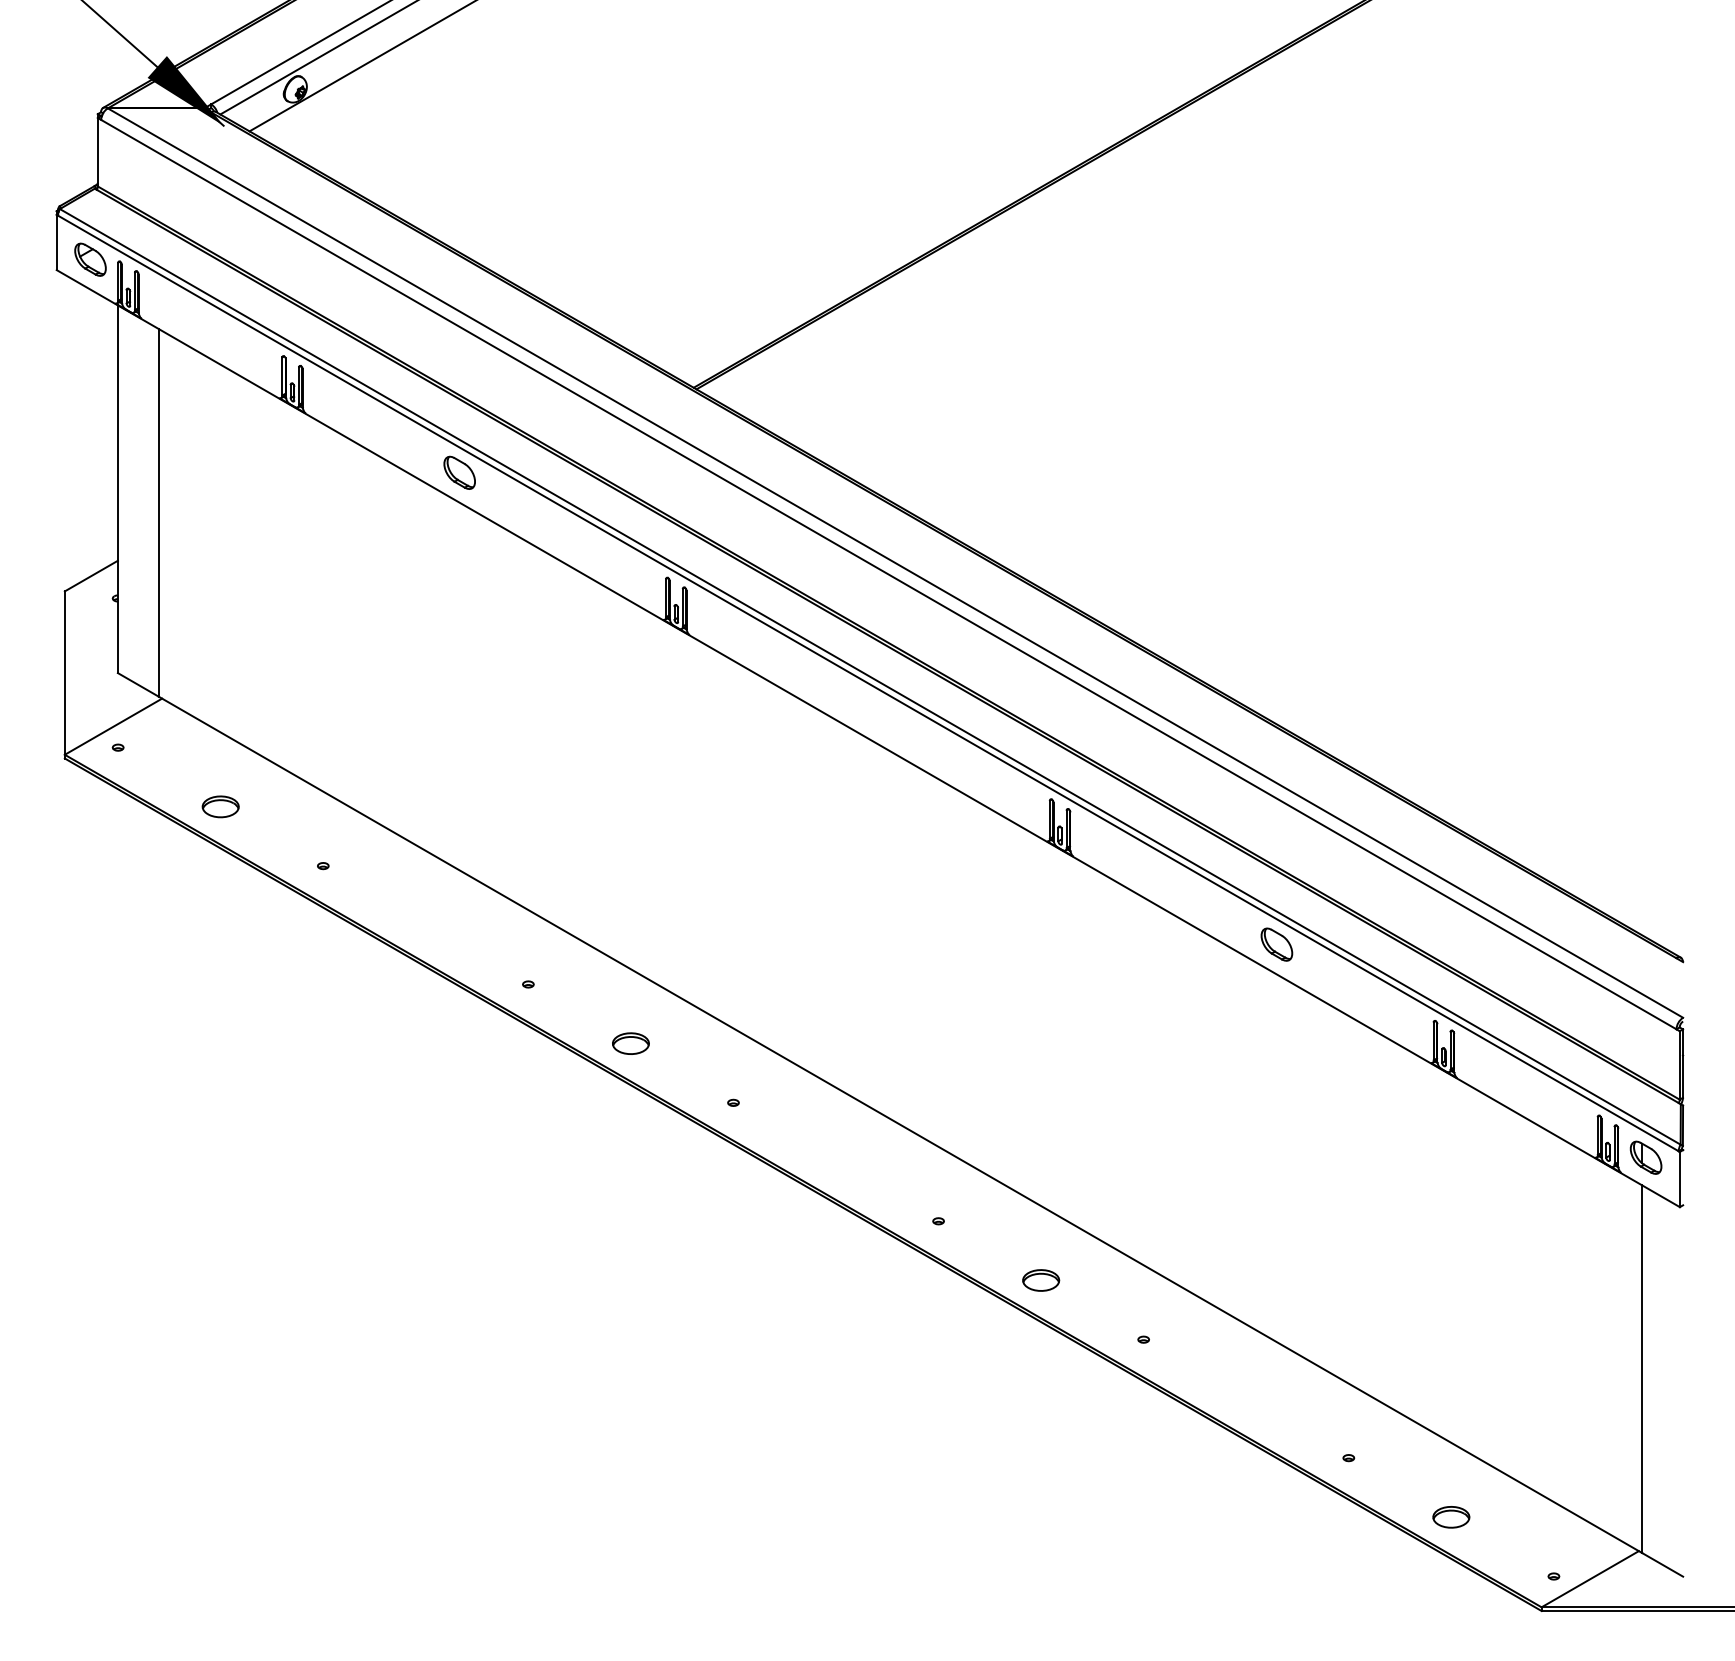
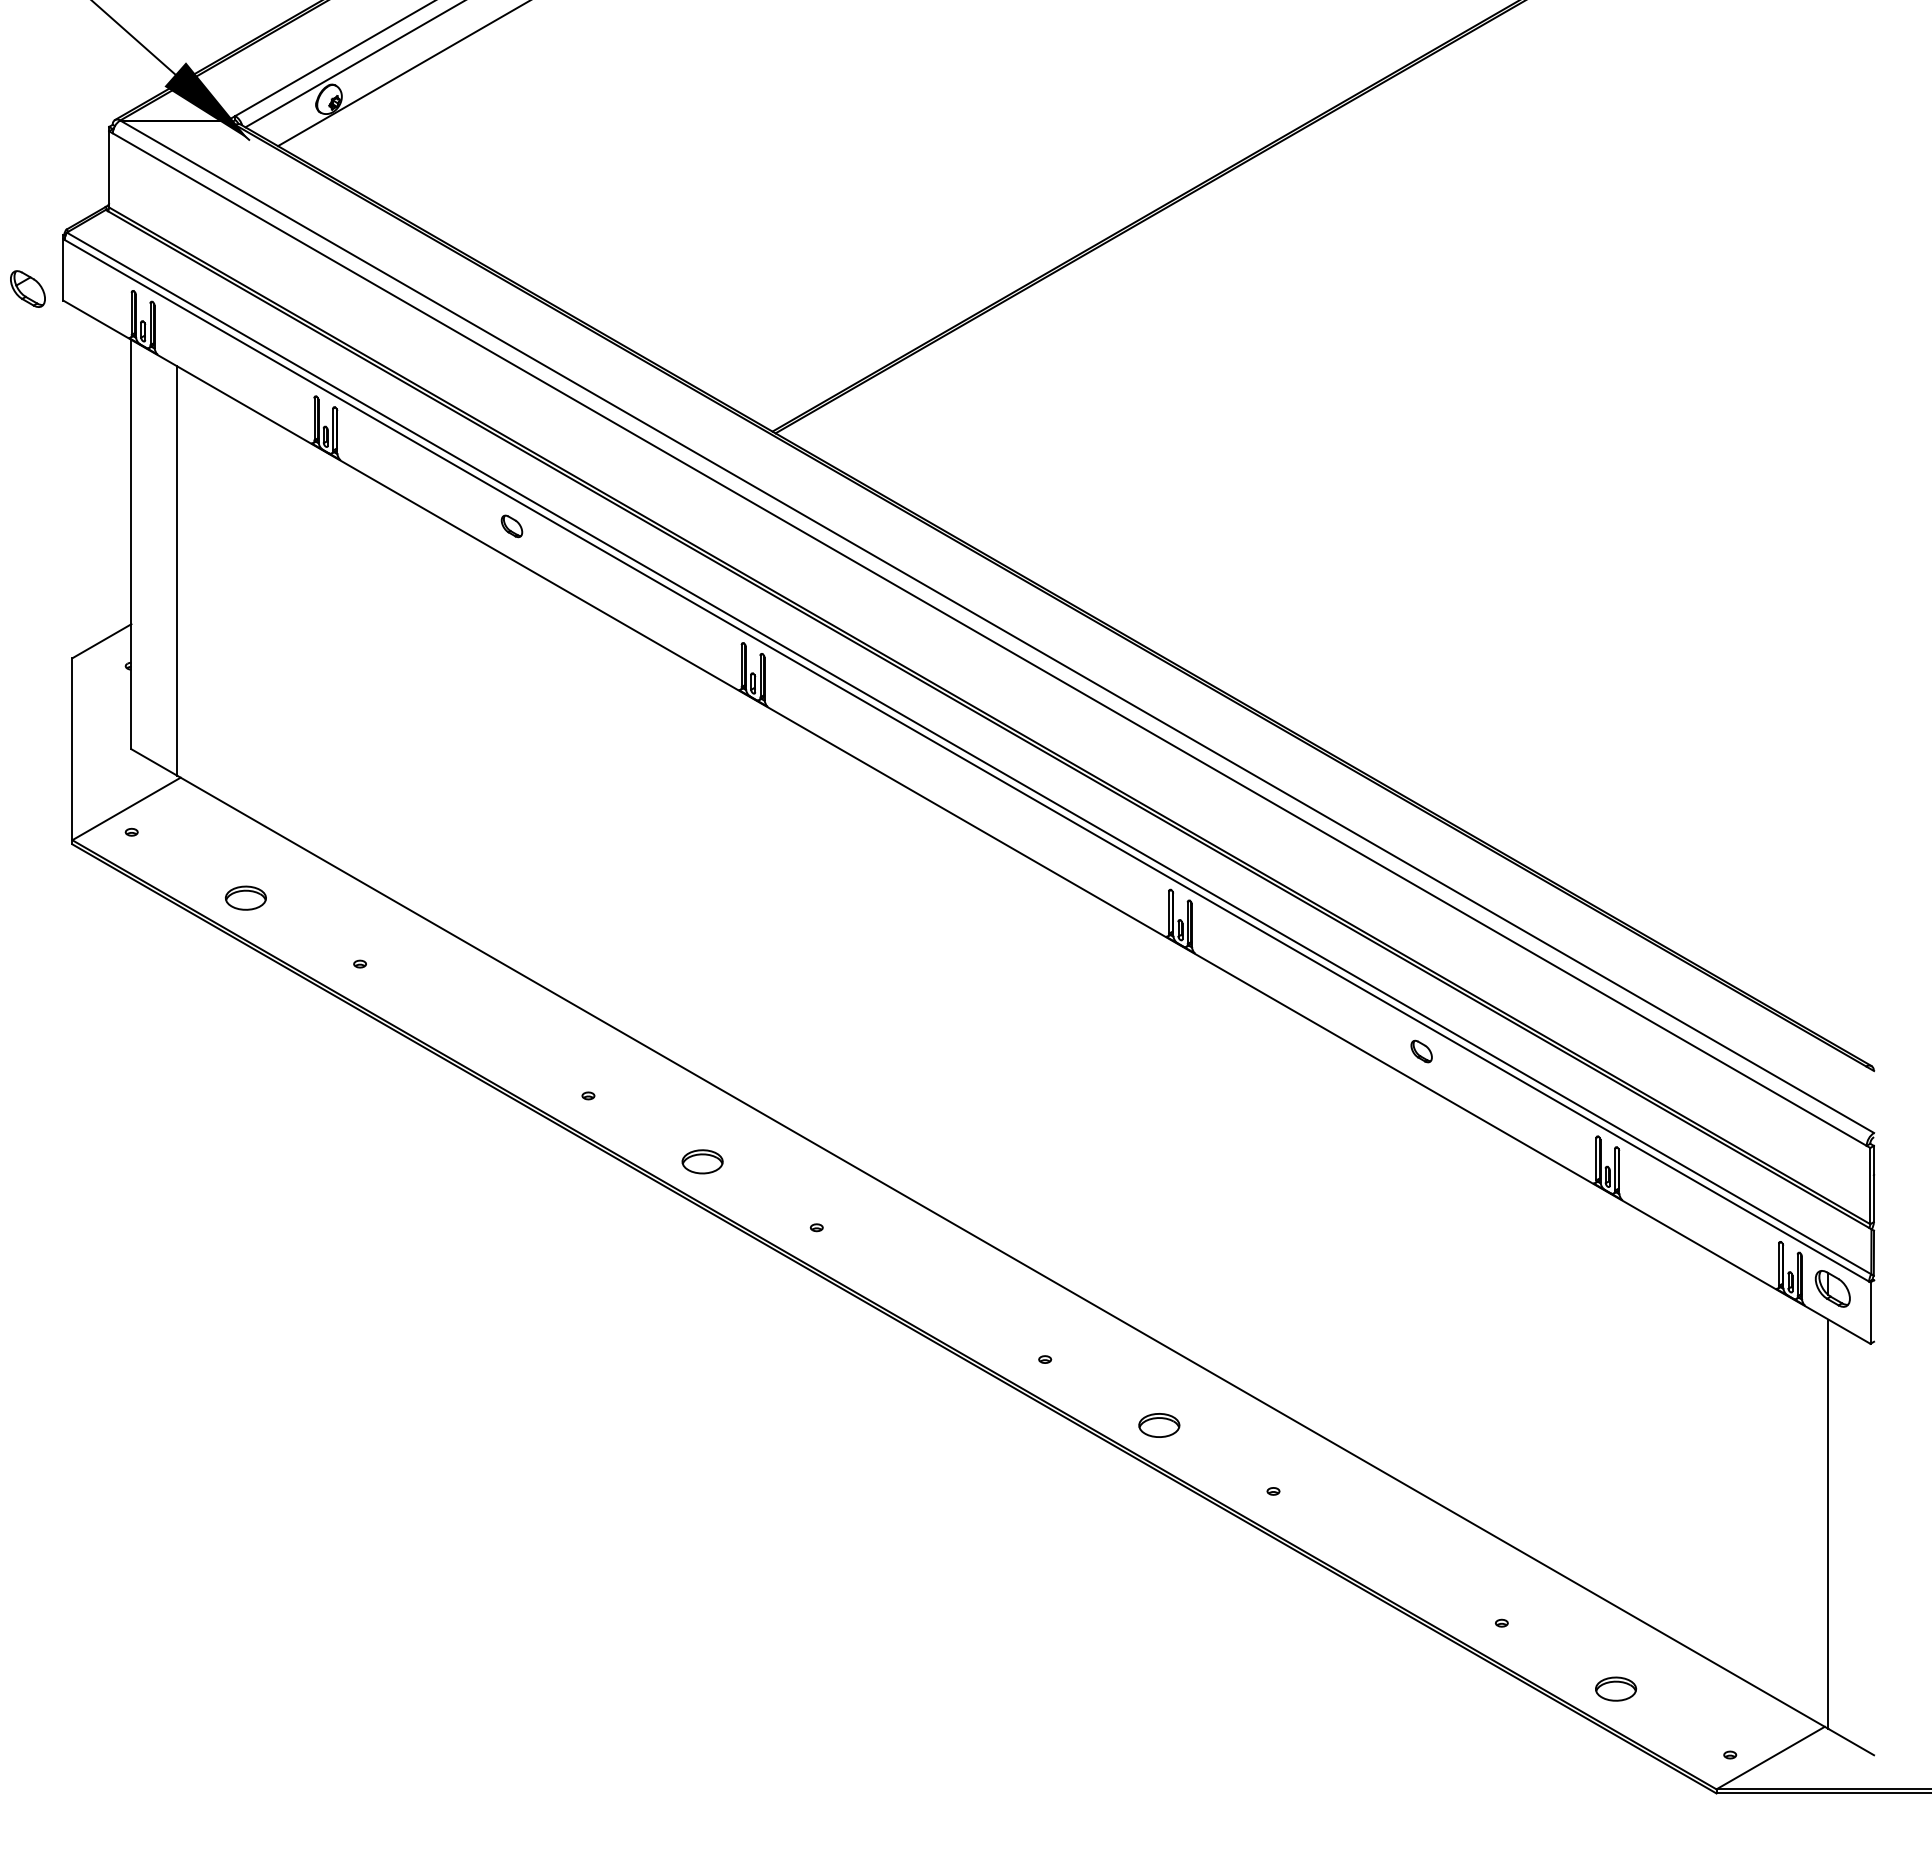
part: (90, 259) -> (27, 288), moved
part: (459, 473) -> (511, 526), size x0.6
part: (1276, 944) -> (1421, 1051), size x0.6

